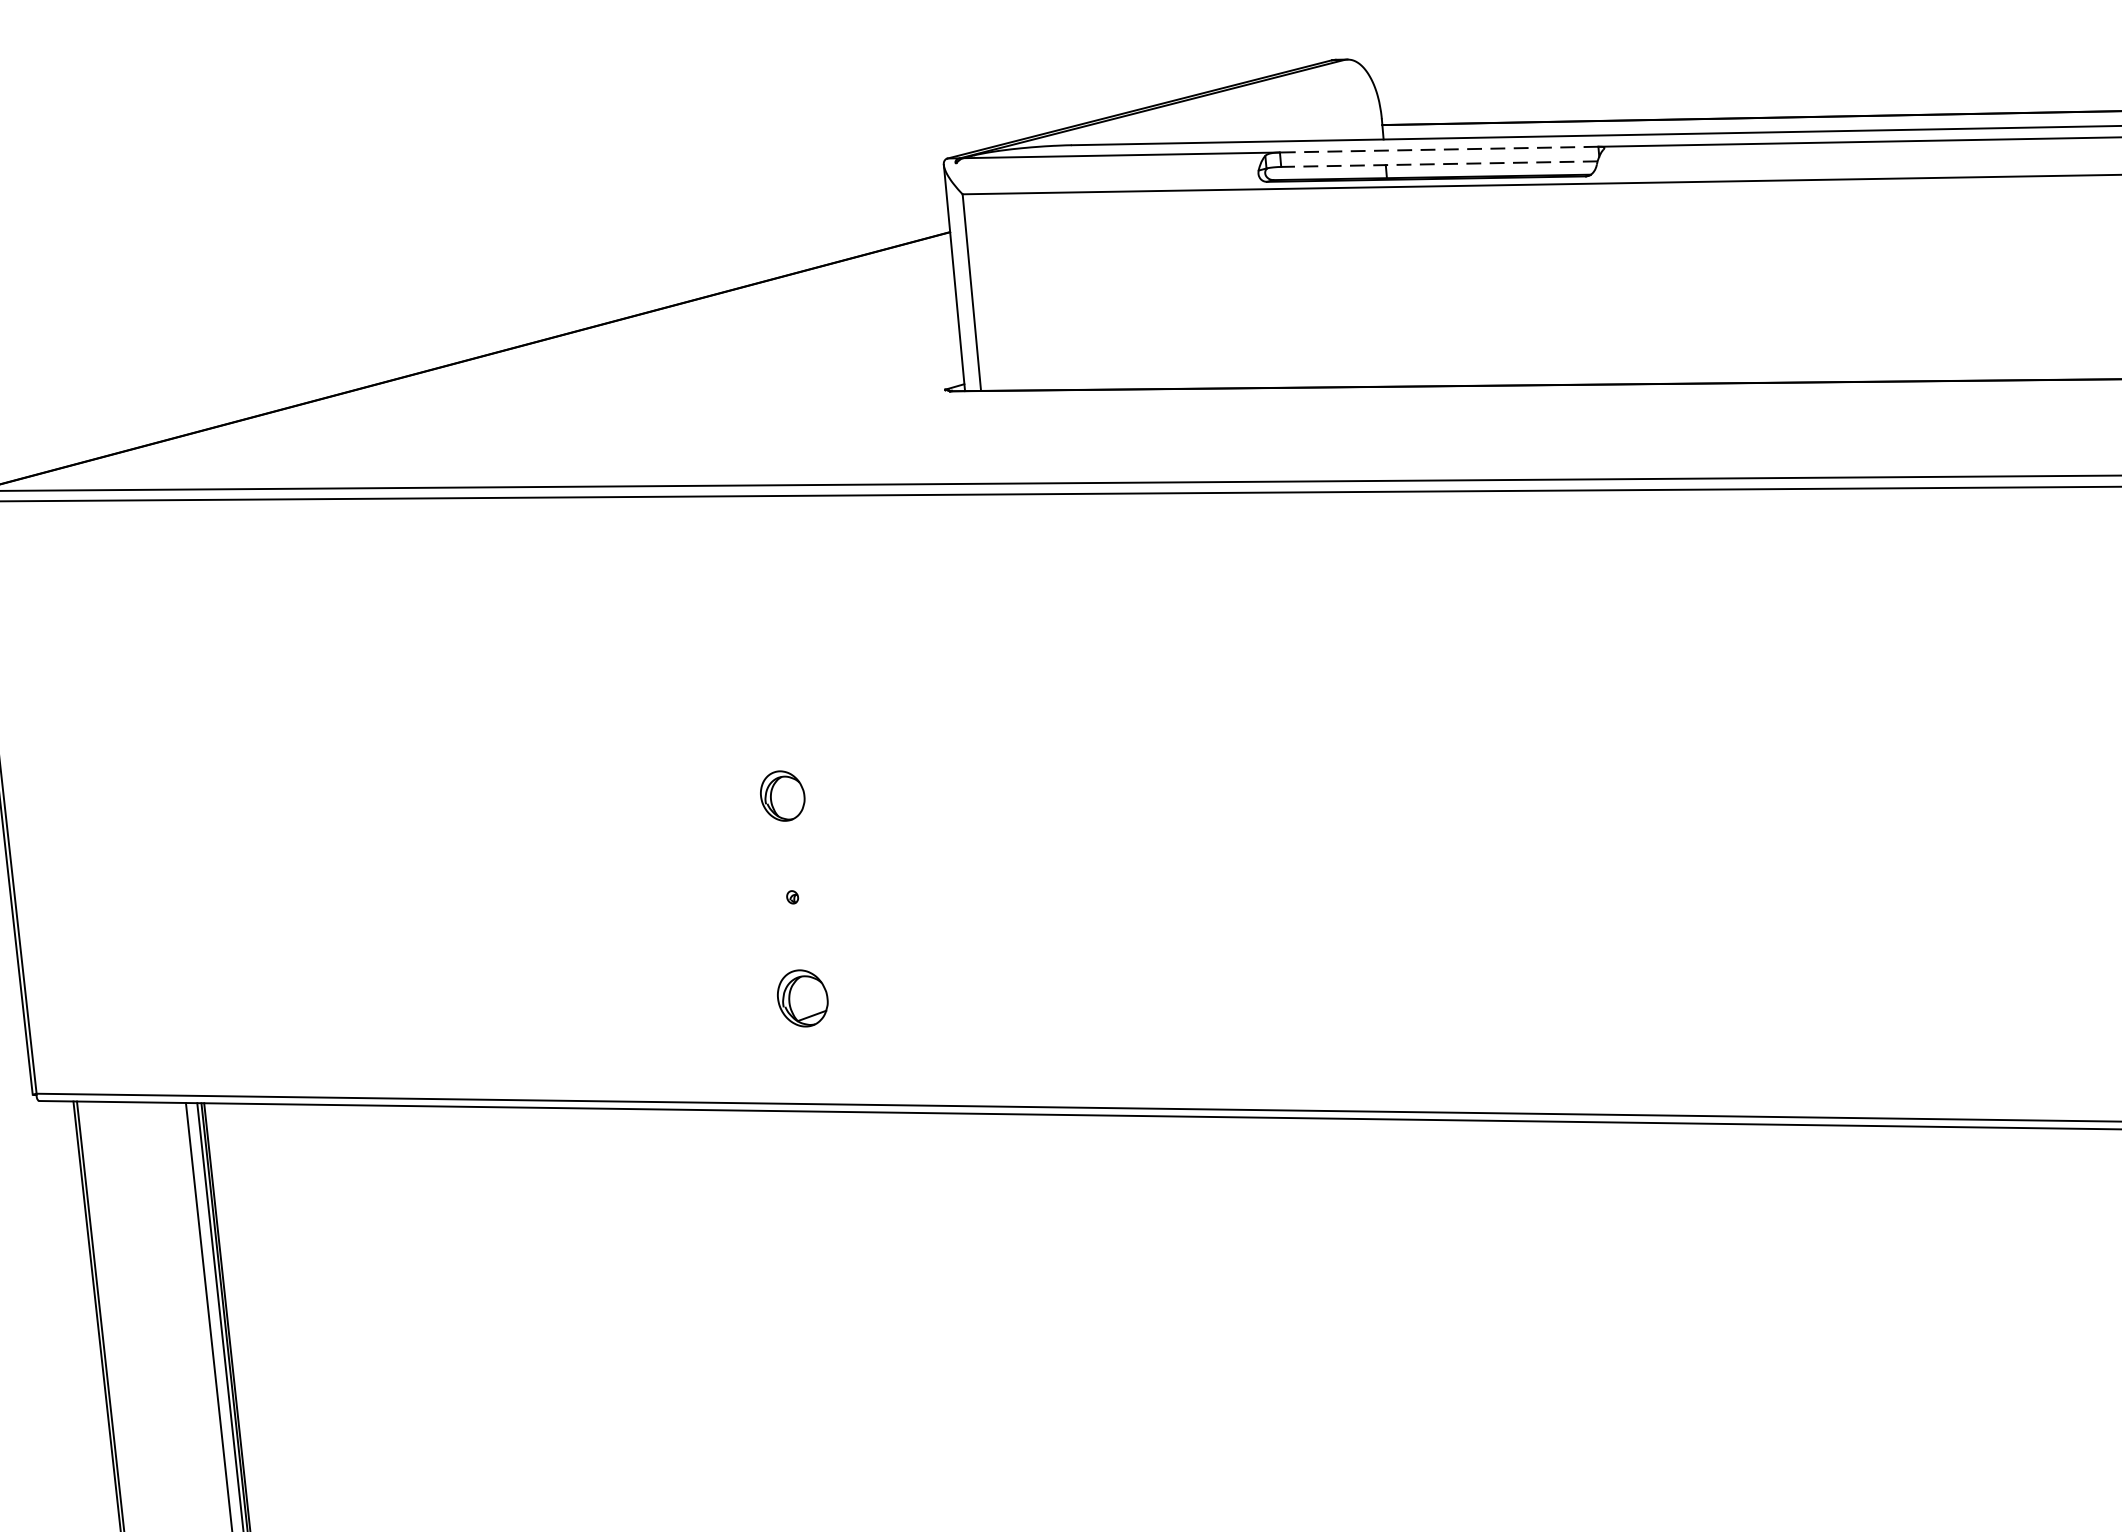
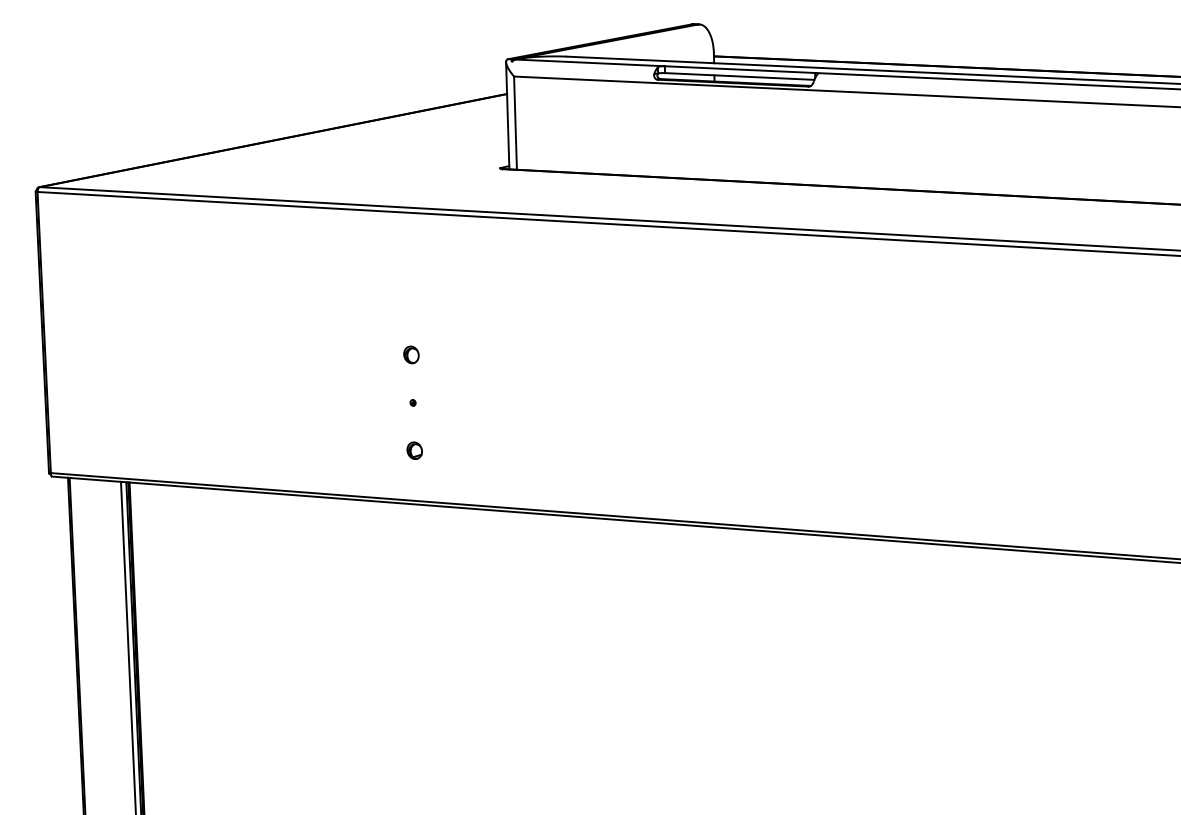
line: (1438, 149) -> (739, 69), dashed -> solid
line: (1438, 164) -> (739, 76), dashed -> solid
part: (782, 795) -> (411, 354), size x0.71
part: (801, 997) -> (414, 450), size x0.62

